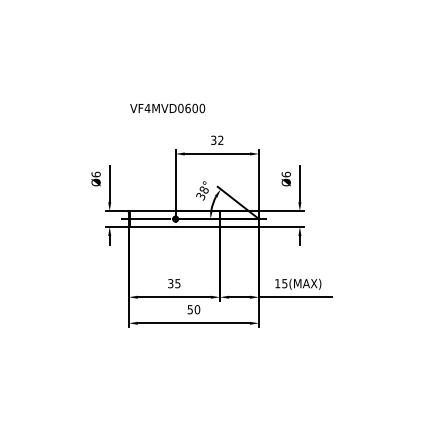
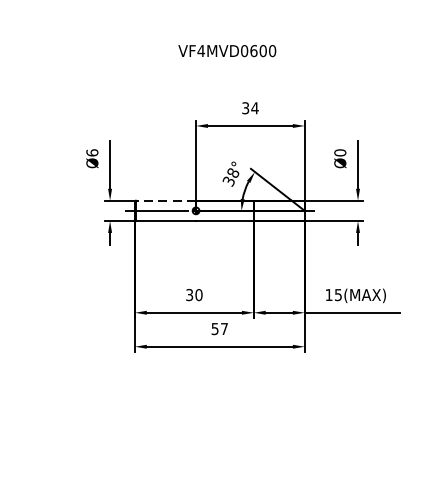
text: (167, 108) -> (227, 51), moved
text: (220, 139) -> (254, 107), 32 -> 34
text: (285, 174) -> (339, 152), Ø6 -> Ø0
line: (152, 211) -> (165, 200), solid -> dashed
text: (177, 283) -> (198, 294), 35 -> 30
text: (197, 309) -> (224, 328), 50 -> 57

